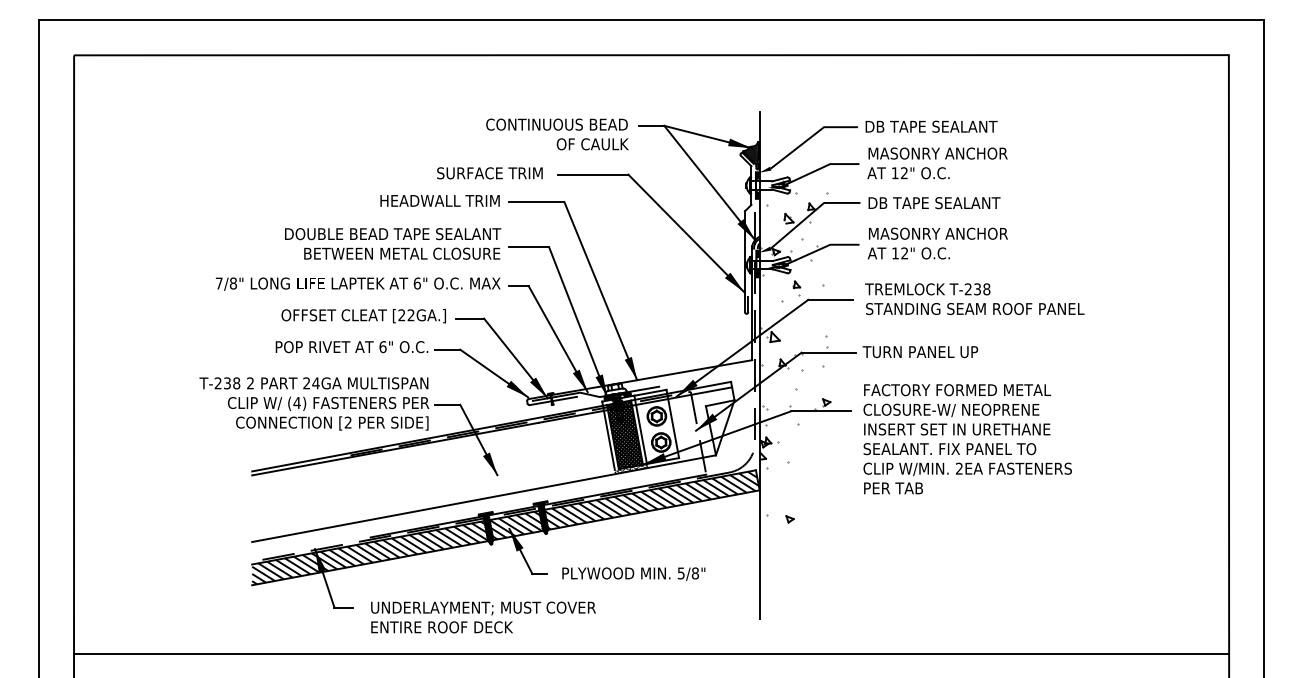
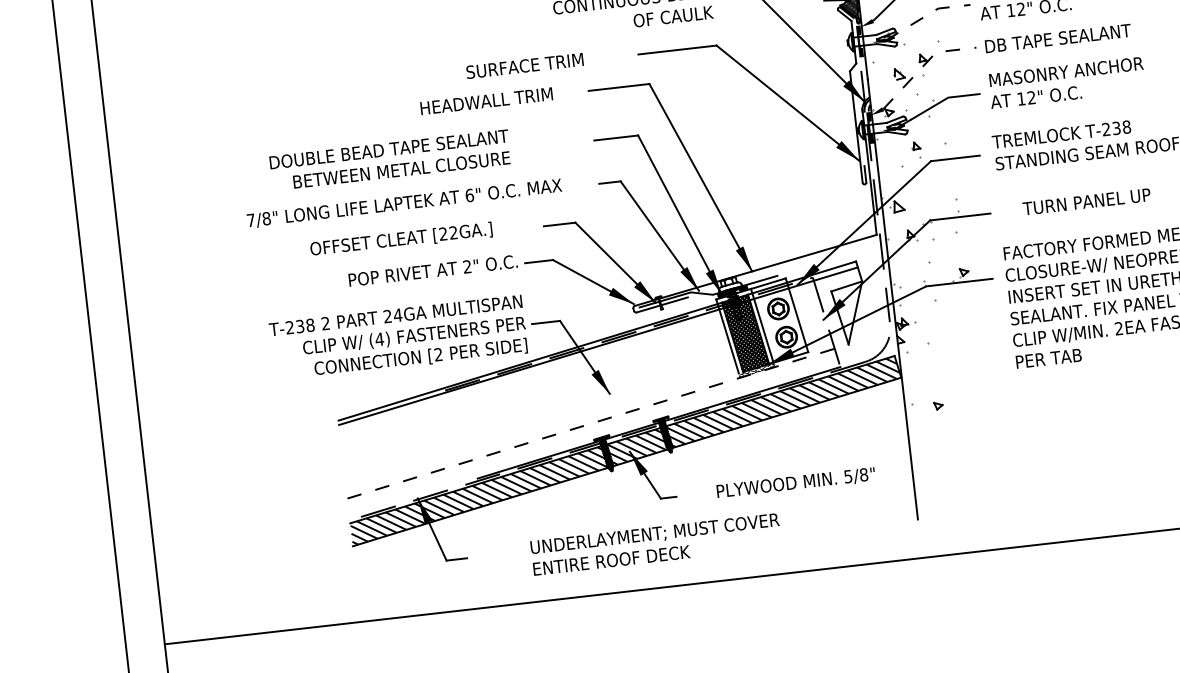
line: (819, 169) -> (926, 15), solid -> dashed
text: (489, 173) -> (524, 66), moved
text: (439, 200) -> (485, 100), moved
line: (812, 213) -> (924, 65), solid -> dashed
text: (393, 243) -> (390, 159), moved
text: (358, 283) -> (404, 202), moved
text: (363, 316) -> (401, 240), moved
text: (382, 347) -> (466, 267), 6" -> 2"
text: (920, 352) -> (1086, 202), moved
line: (484, 498) -> (598, 421), solid -> dashed
text: (633, 573) -> (795, 482), moved
text: (483, 617) -> (656, 544), moved

